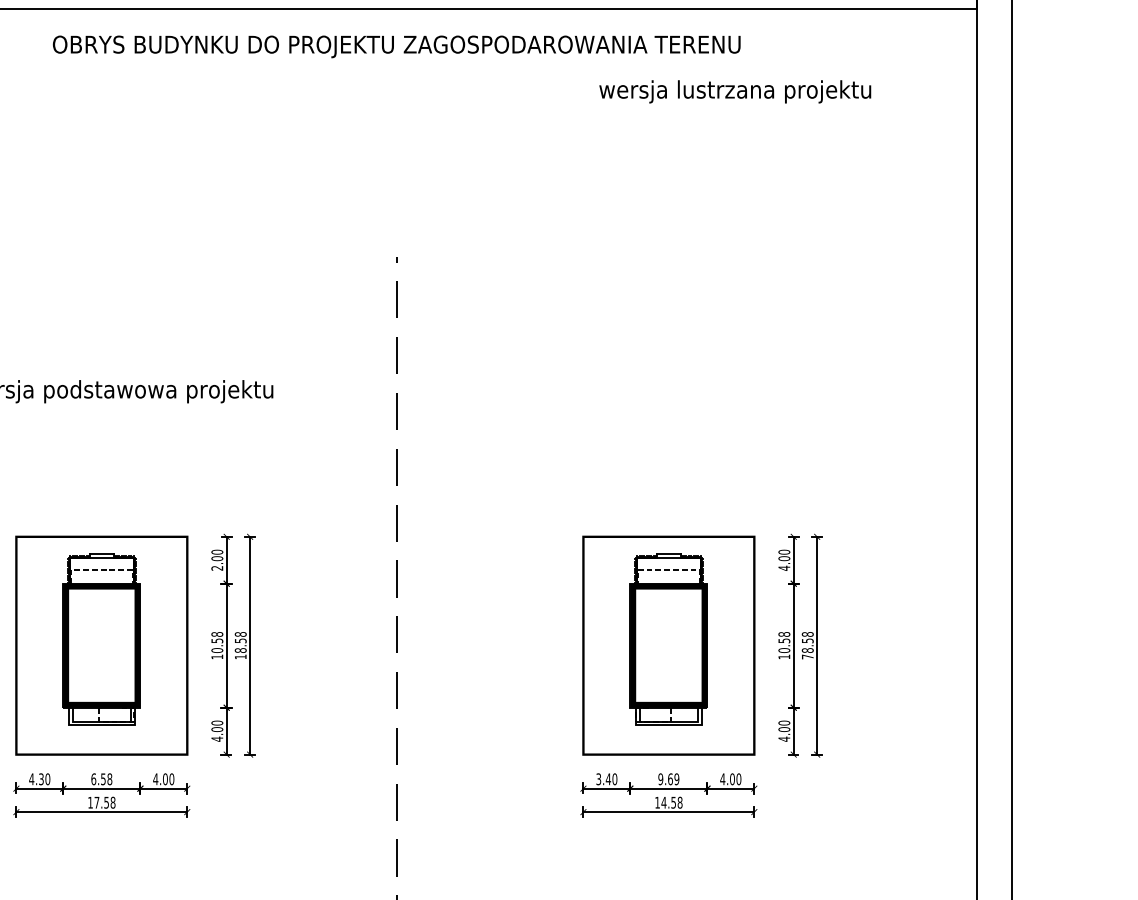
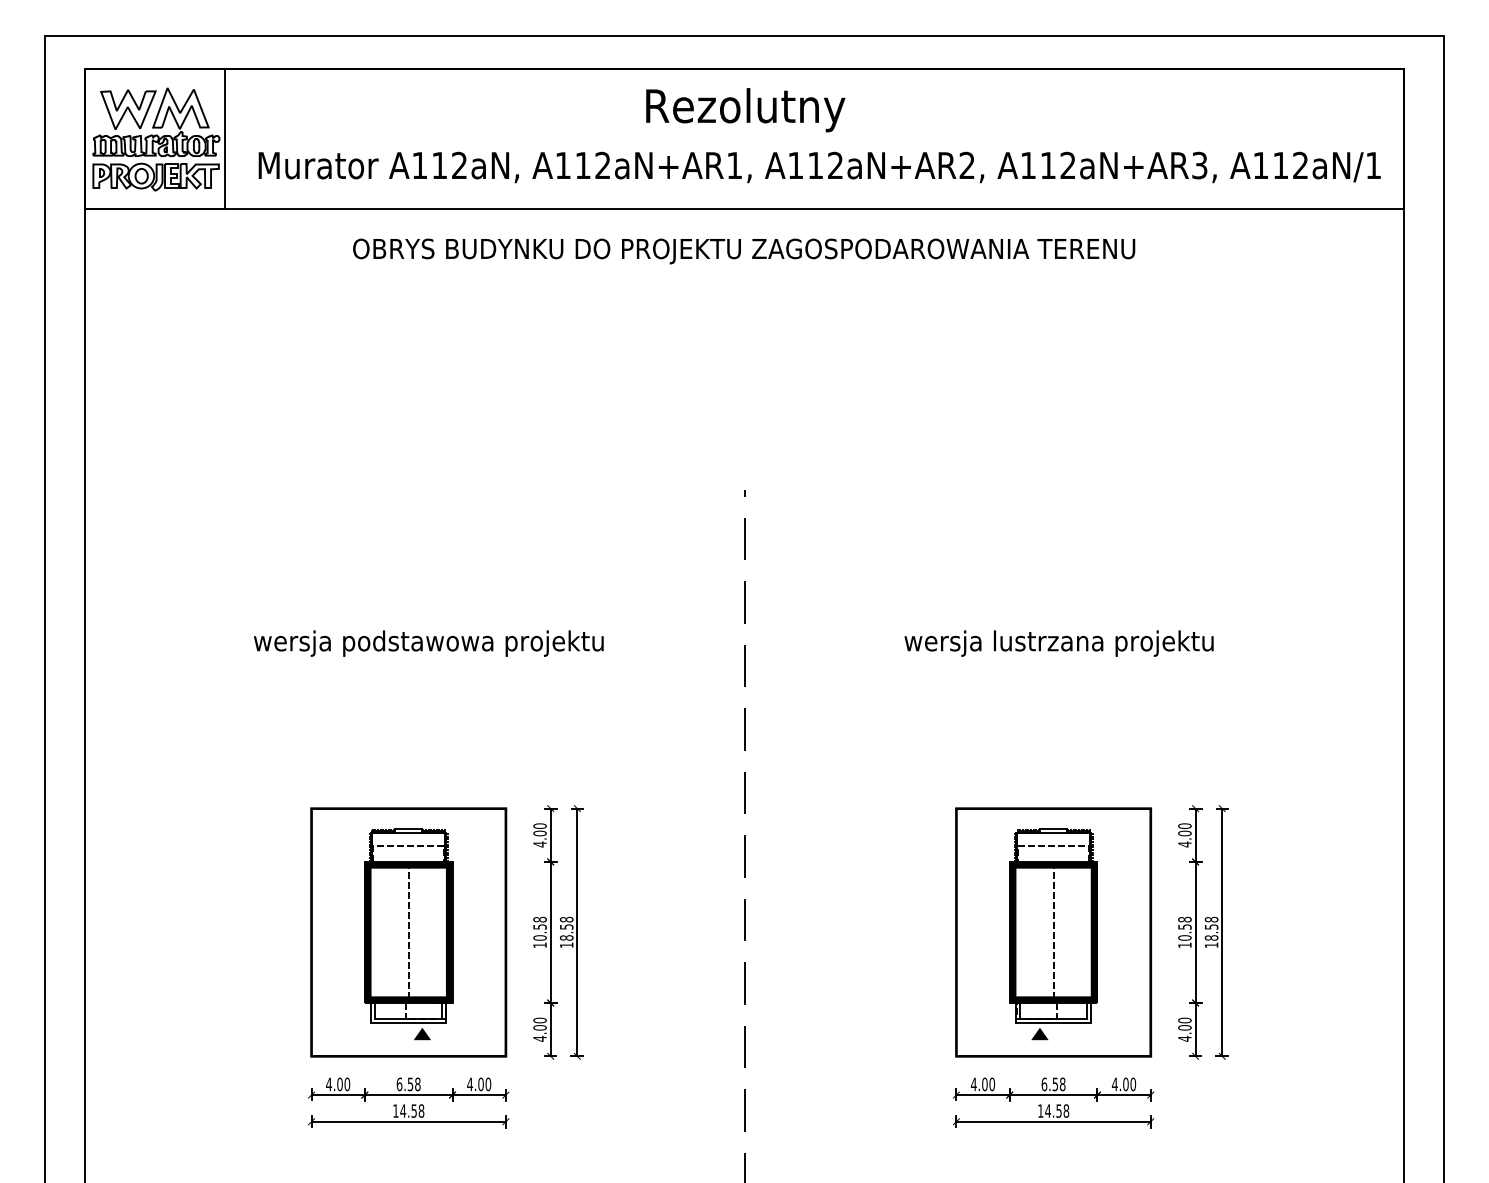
text: (734, 91) -> (1058, 643), moved
text: (216, 568) -> (539, 844), 2.00 -> 4.00
line: (101, 645) -> (408, 932), added
line: (668, 645) -> (1053, 932), added
text: (807, 656) -> (1211, 944), 78.58 -> 18.58
fill: (113, 734) -> (422, 1033), added
fill: (656, 734) -> (1039, 1033), added
text: (40, 779) -> (339, 1084), 4.30 -> 4.00
text: (602, 779) -> (978, 1084), 3.40 -> 4.00
text: (668, 779) -> (1053, 1084), 9.69 -> 6.58
text: (97, 802) -> (403, 1110), 17.58 -> 14.58

